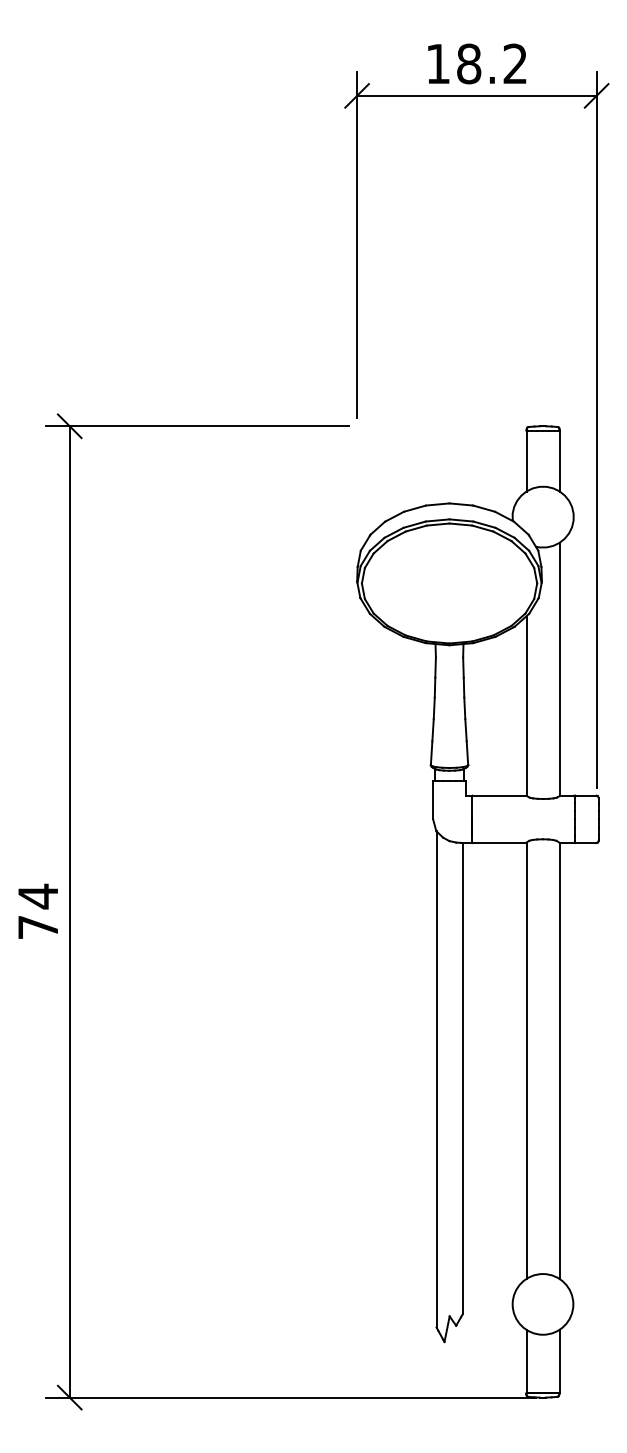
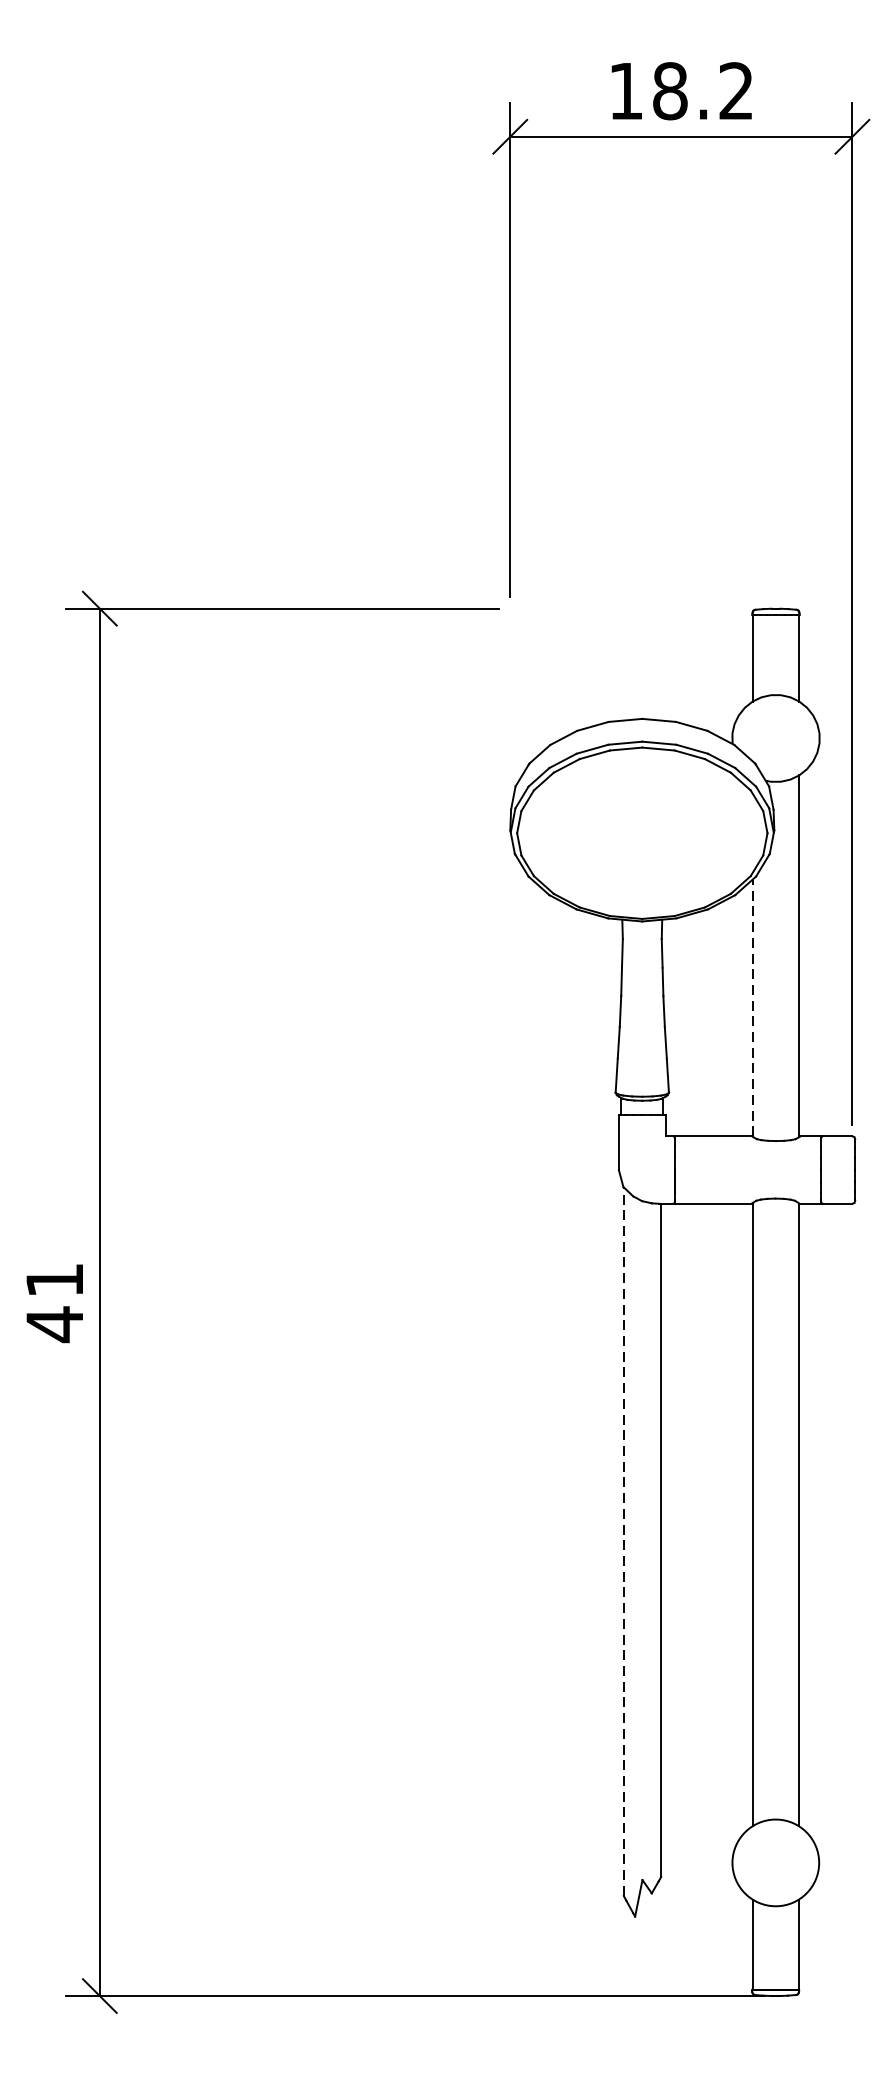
line: (526, 705) -> (752, 1007), solid -> dashed
text: (37, 911) -> (53, 1301), 74 -> 41
line: (436, 1078) -> (623, 1540), solid -> dashed

